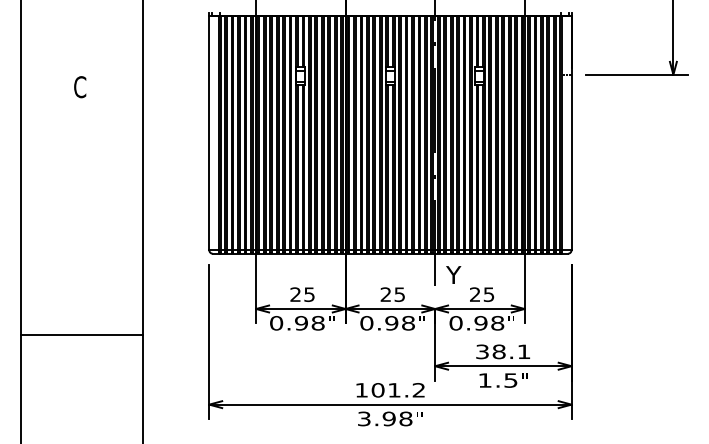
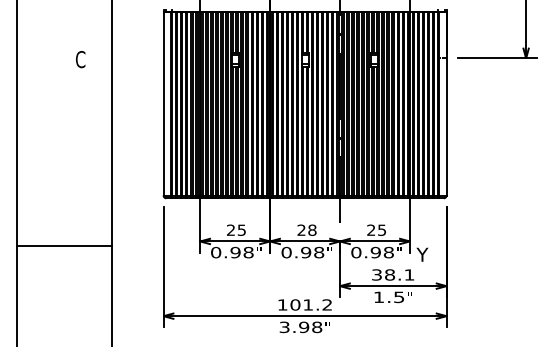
text: (80, 87) -> (80, 59), moved
text: (453, 274) -> (422, 254), moved
text: (399, 294) -> (312, 230), 25 -> 28
line: (81, 335) -> (63, 246), moved

